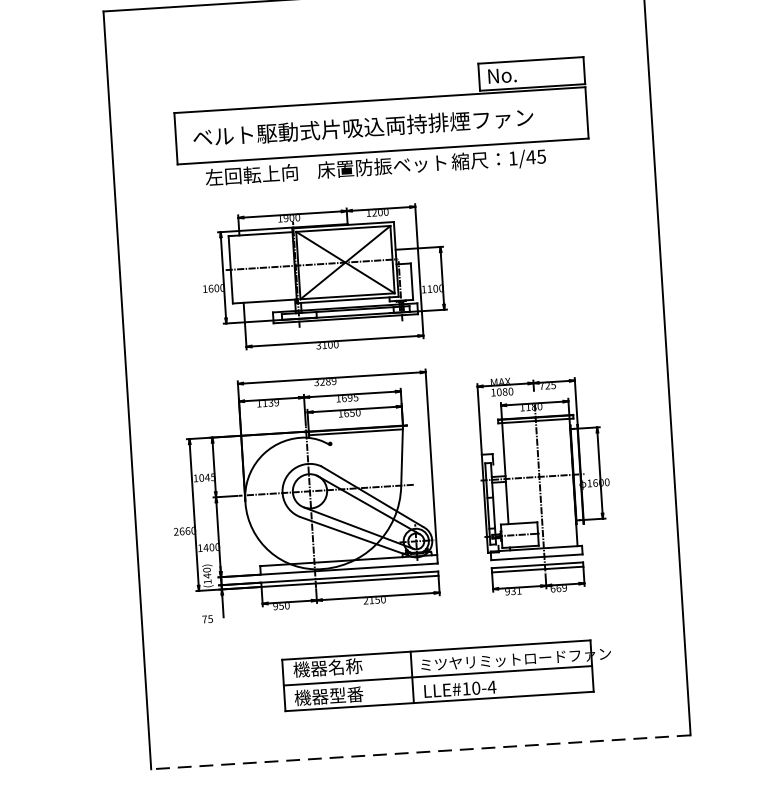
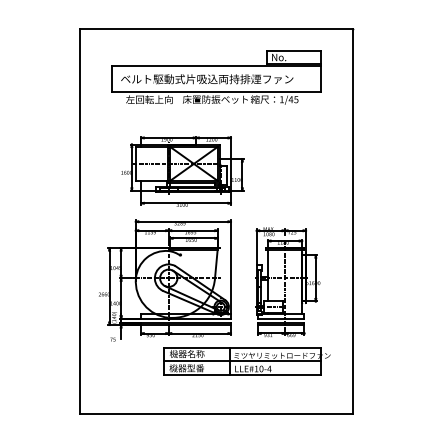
part: (381, 122) -> (216, 77), moved
part: (445, 675) -> (246, 361), moved
line: (420, 752) -> (216, 413), dashed -> solid

